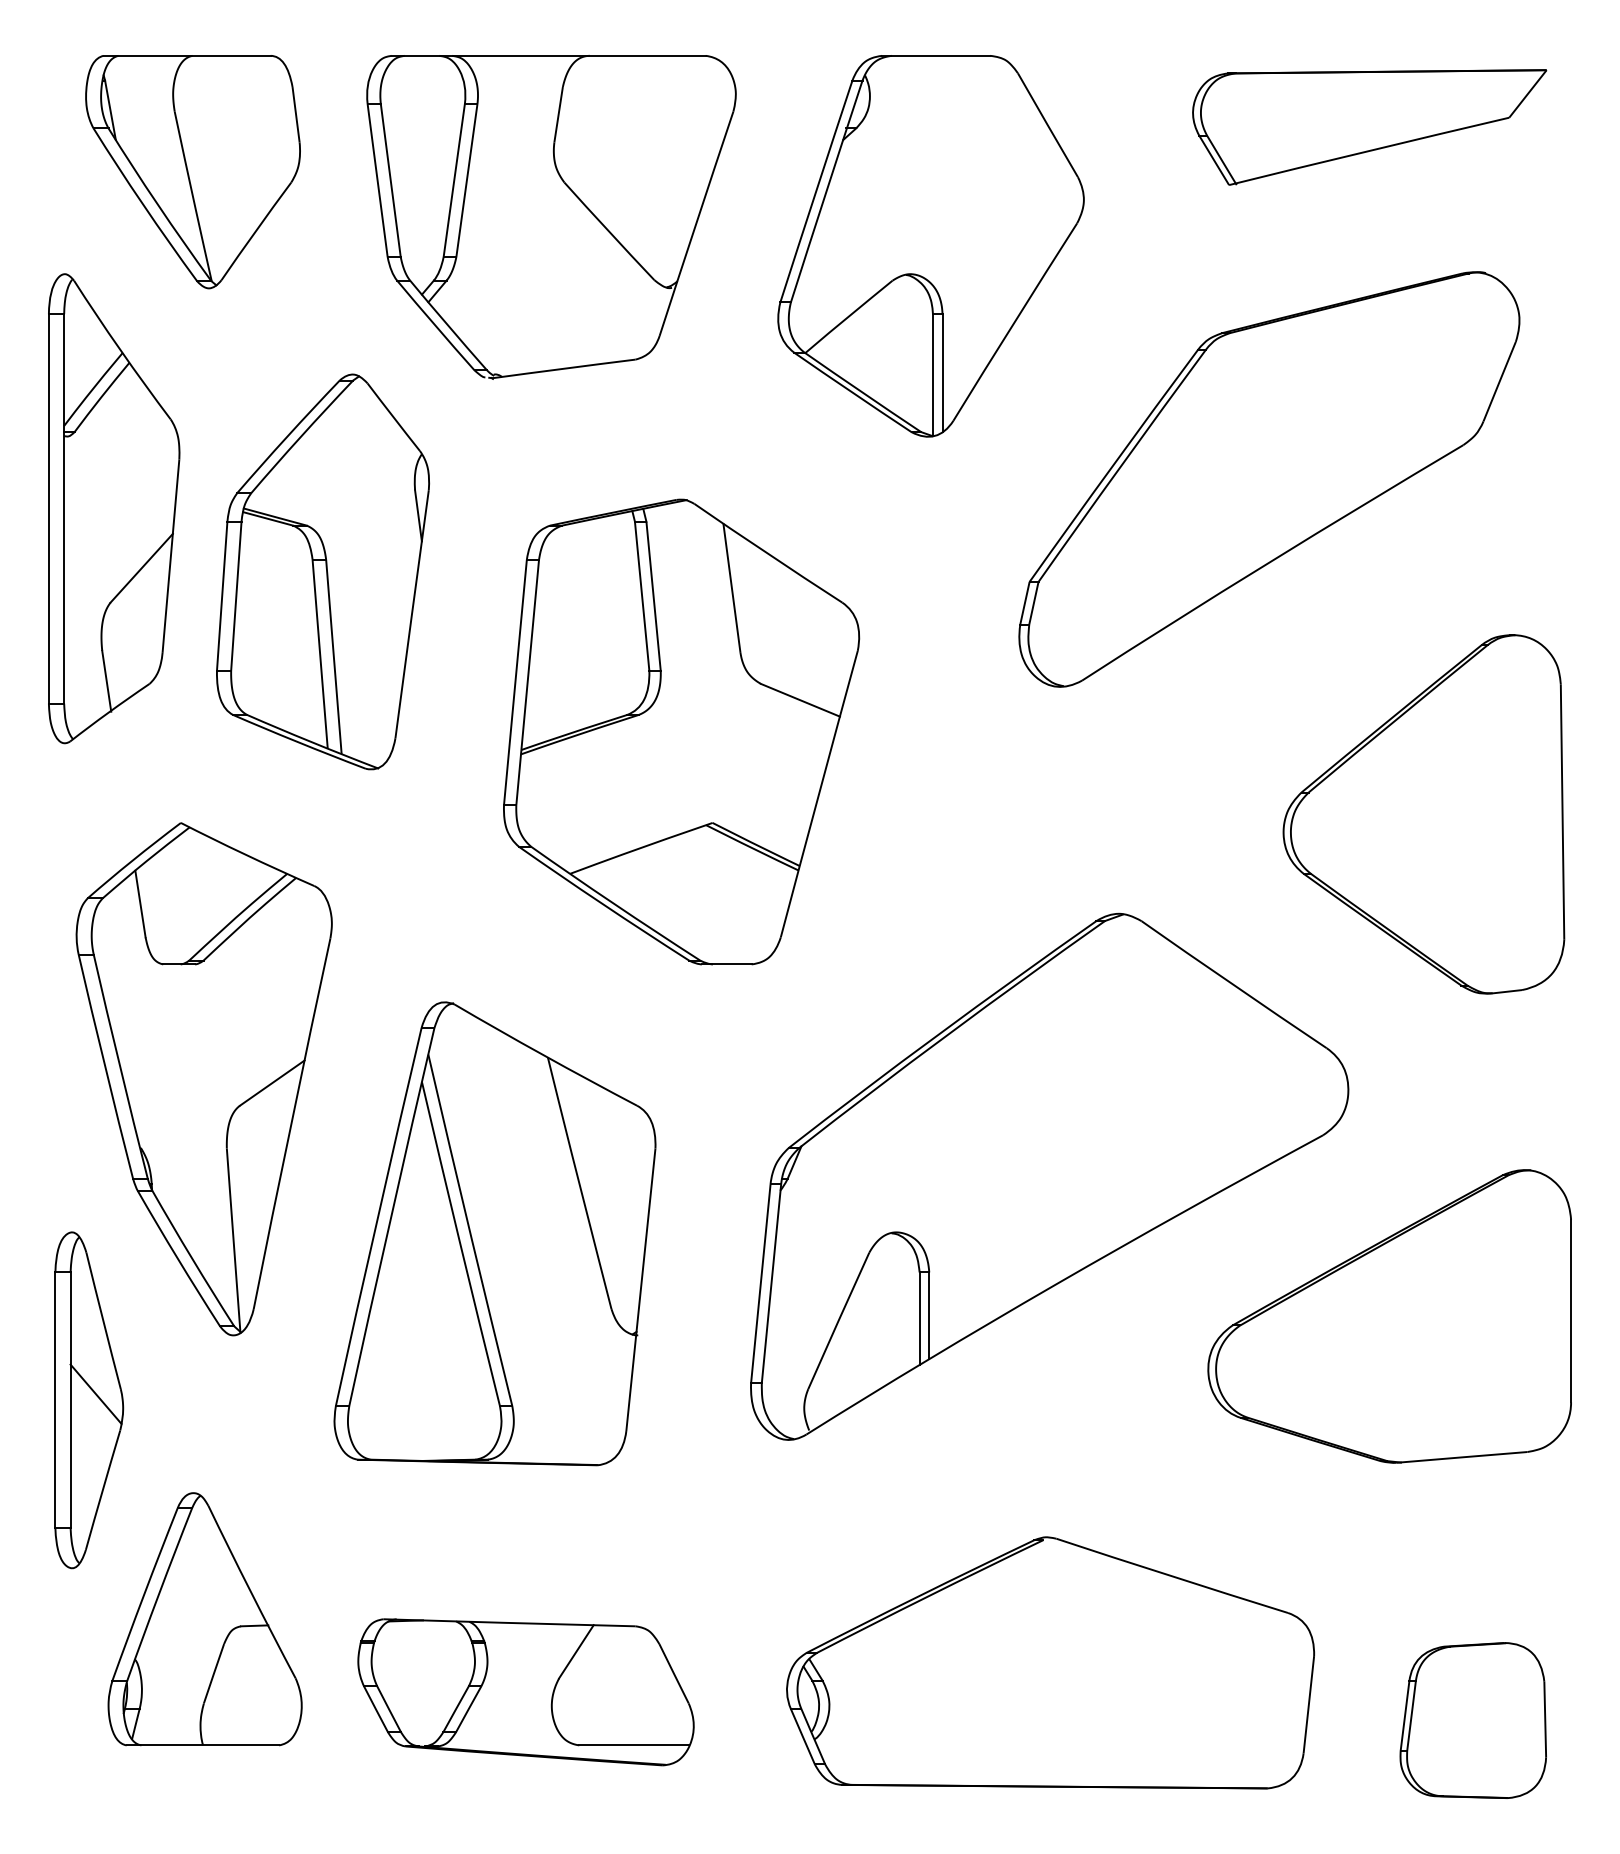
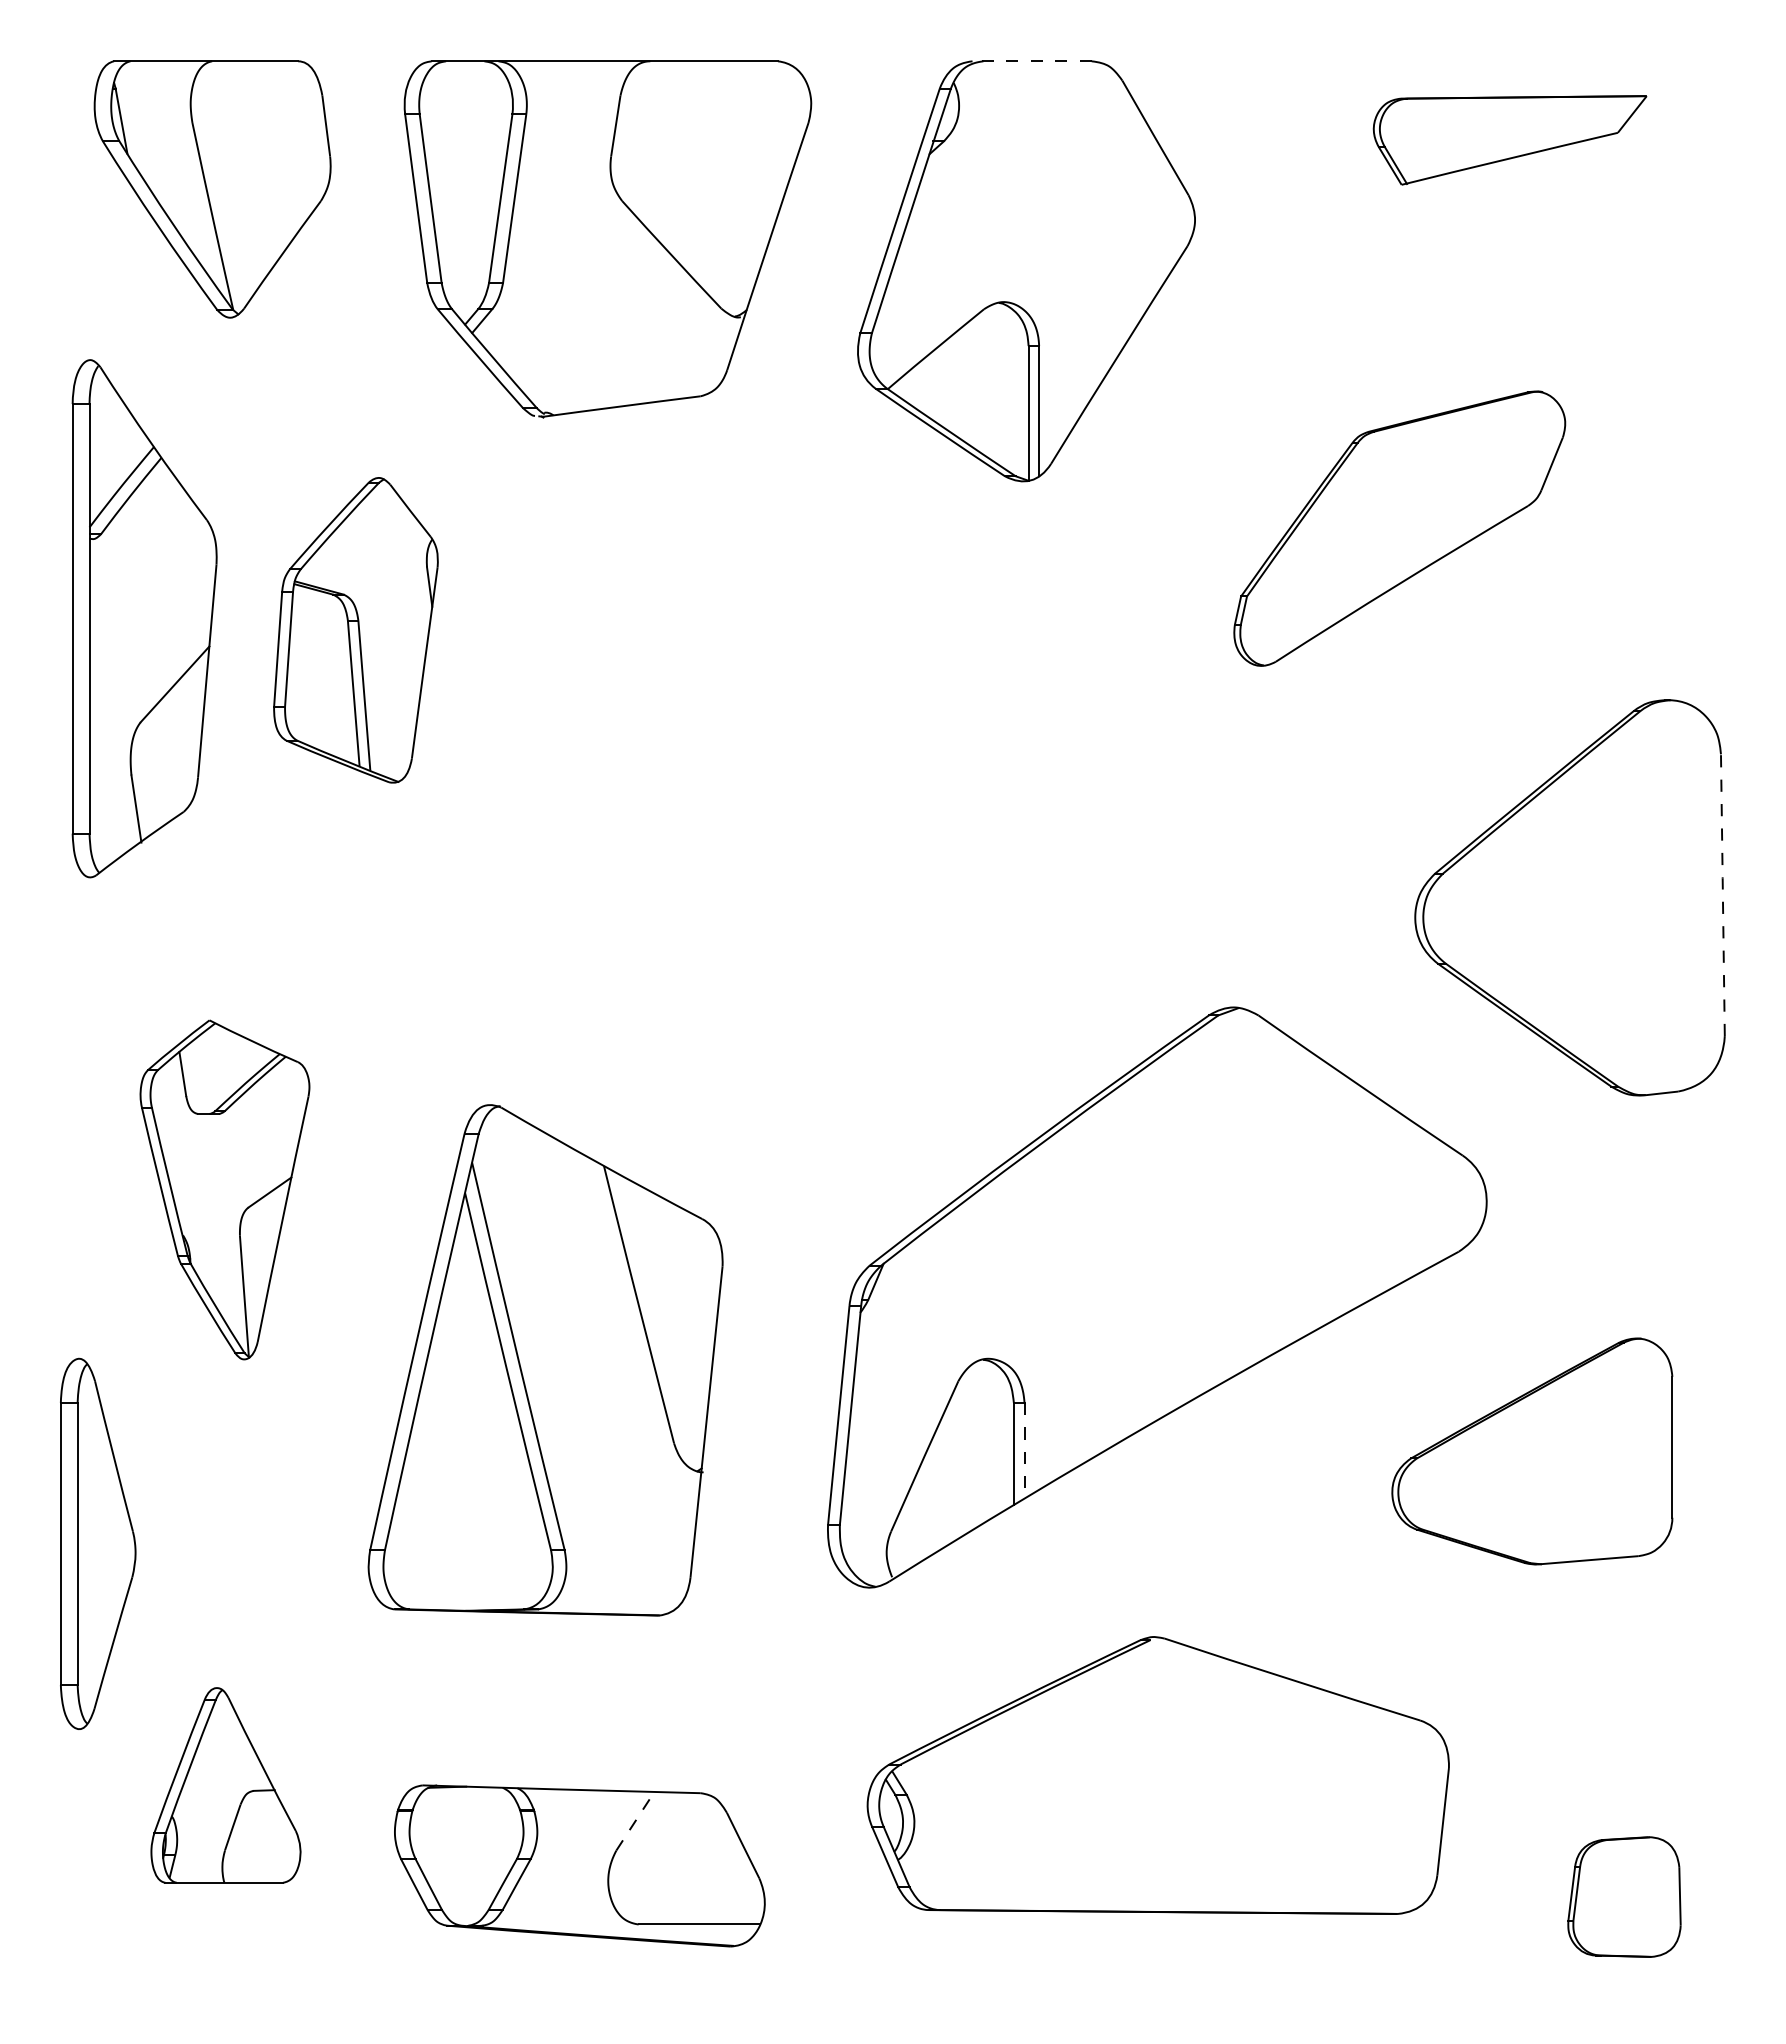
line: (936, 56) -> (1032, 61), solid -> dashed
part: (1369, 127) -> (1509, 140), size x0.7
part: (1269, 479) -> (1399, 528), size x0.6
part: (114, 508) -> (144, 618), moved
part: (322, 571) -> (355, 629), size x0.7
part: (681, 731) -> (751, 806), removed
line: (1562, 811) -> (1722, 894), solid -> dashed
part: (203, 1078) -> (224, 1189), size x0.6
line: (929, 1315) -> (1024, 1450), solid -> dashed
part: (1389, 1316) -> (1532, 1451), size x0.7
line: (95, 1393) -> (105, 1536), removed
part: (204, 1619) -> (225, 1785), size x0.7
line: (576, 1651) -> (635, 1821), solid -> dashed
part: (1049, 1662) -> (1157, 1775), moved
part: (1473, 1719) -> (1624, 1896), size x0.7

